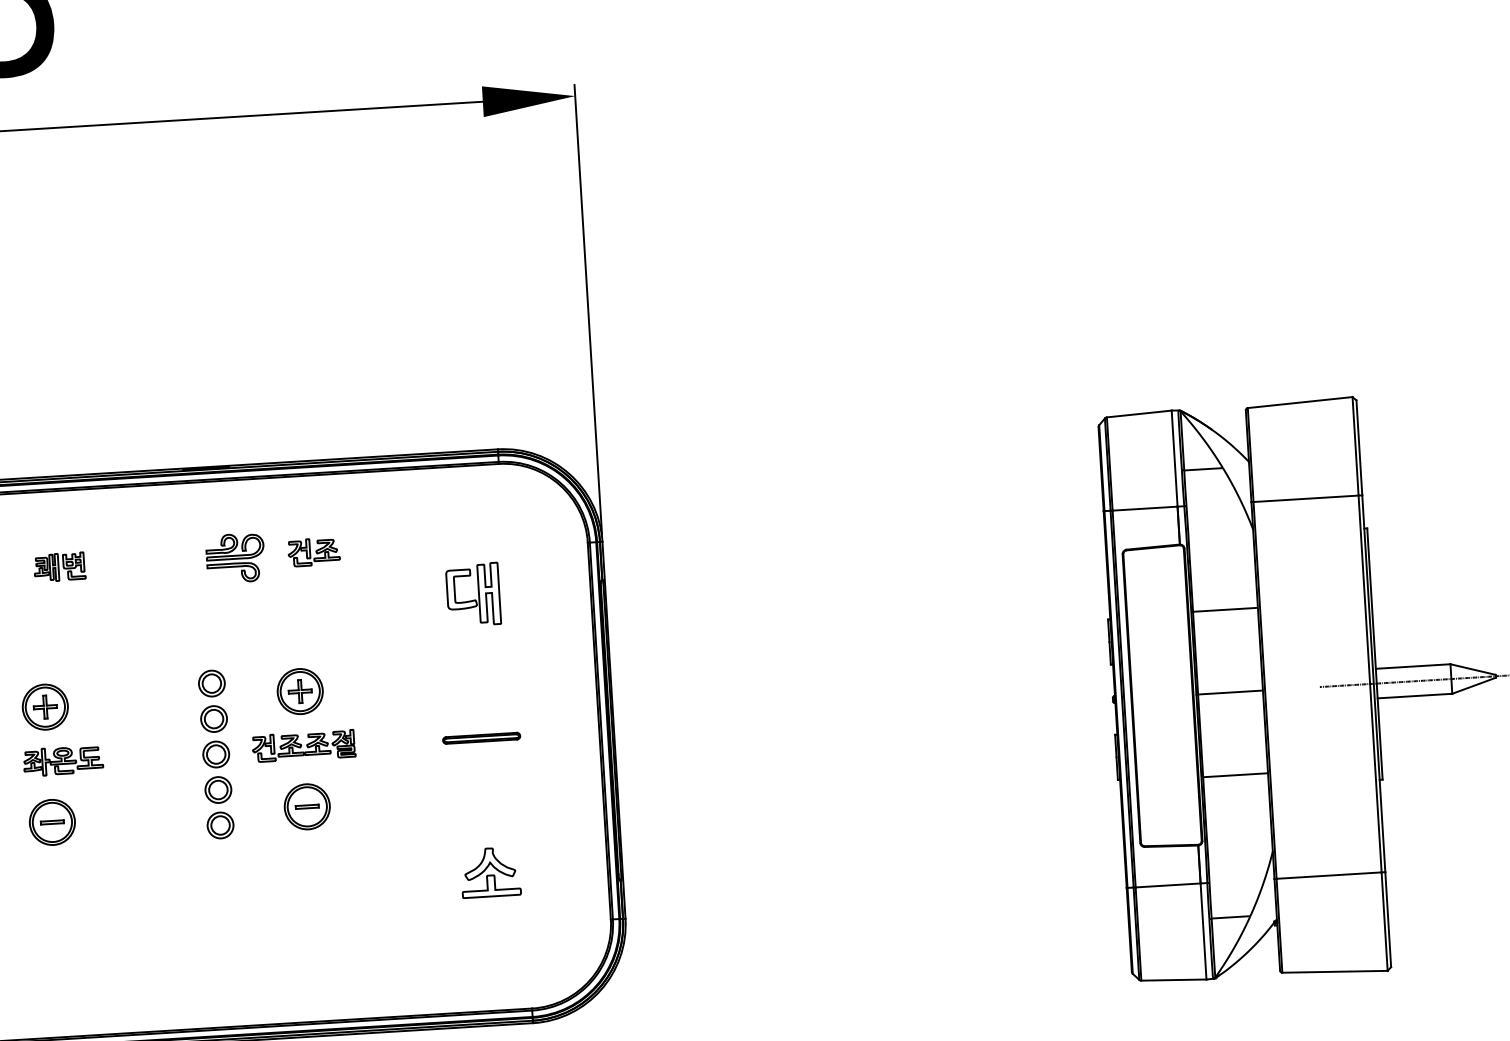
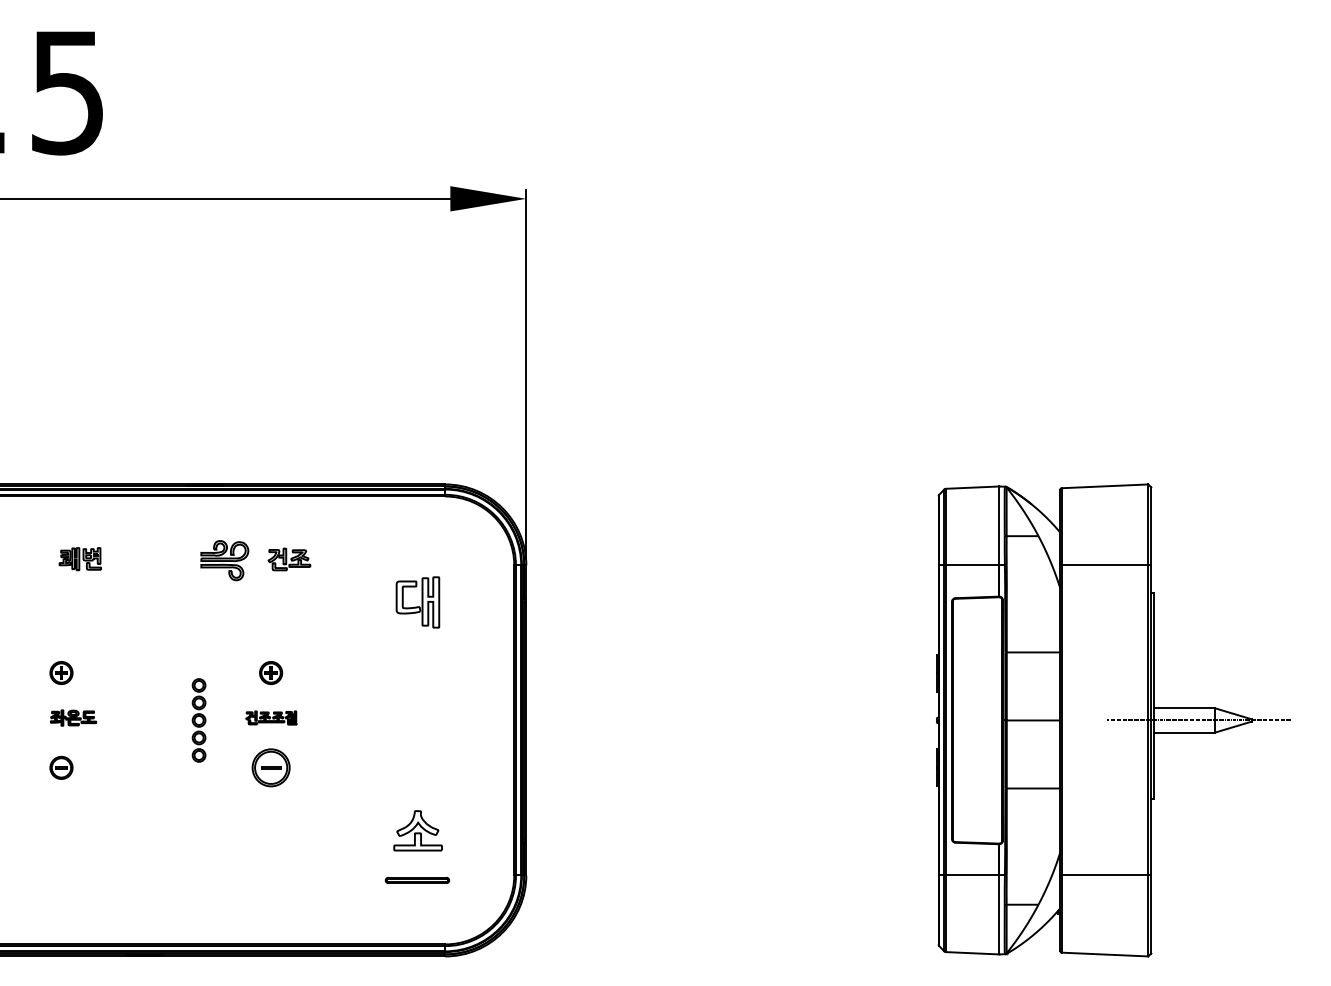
part: (299, 690) -> (270, 672), size x0.6
part: (45, 706) -> (61, 672), size x0.6
part: (481, 738) -> (417, 880), moved
part: (303, 745) -> (271, 717), size x0.6
part: (215, 754) -> (198, 720), size x0.6
part: (63, 760) -> (73, 717), size x0.7
part: (52, 821) -> (61, 767), size x0.6

